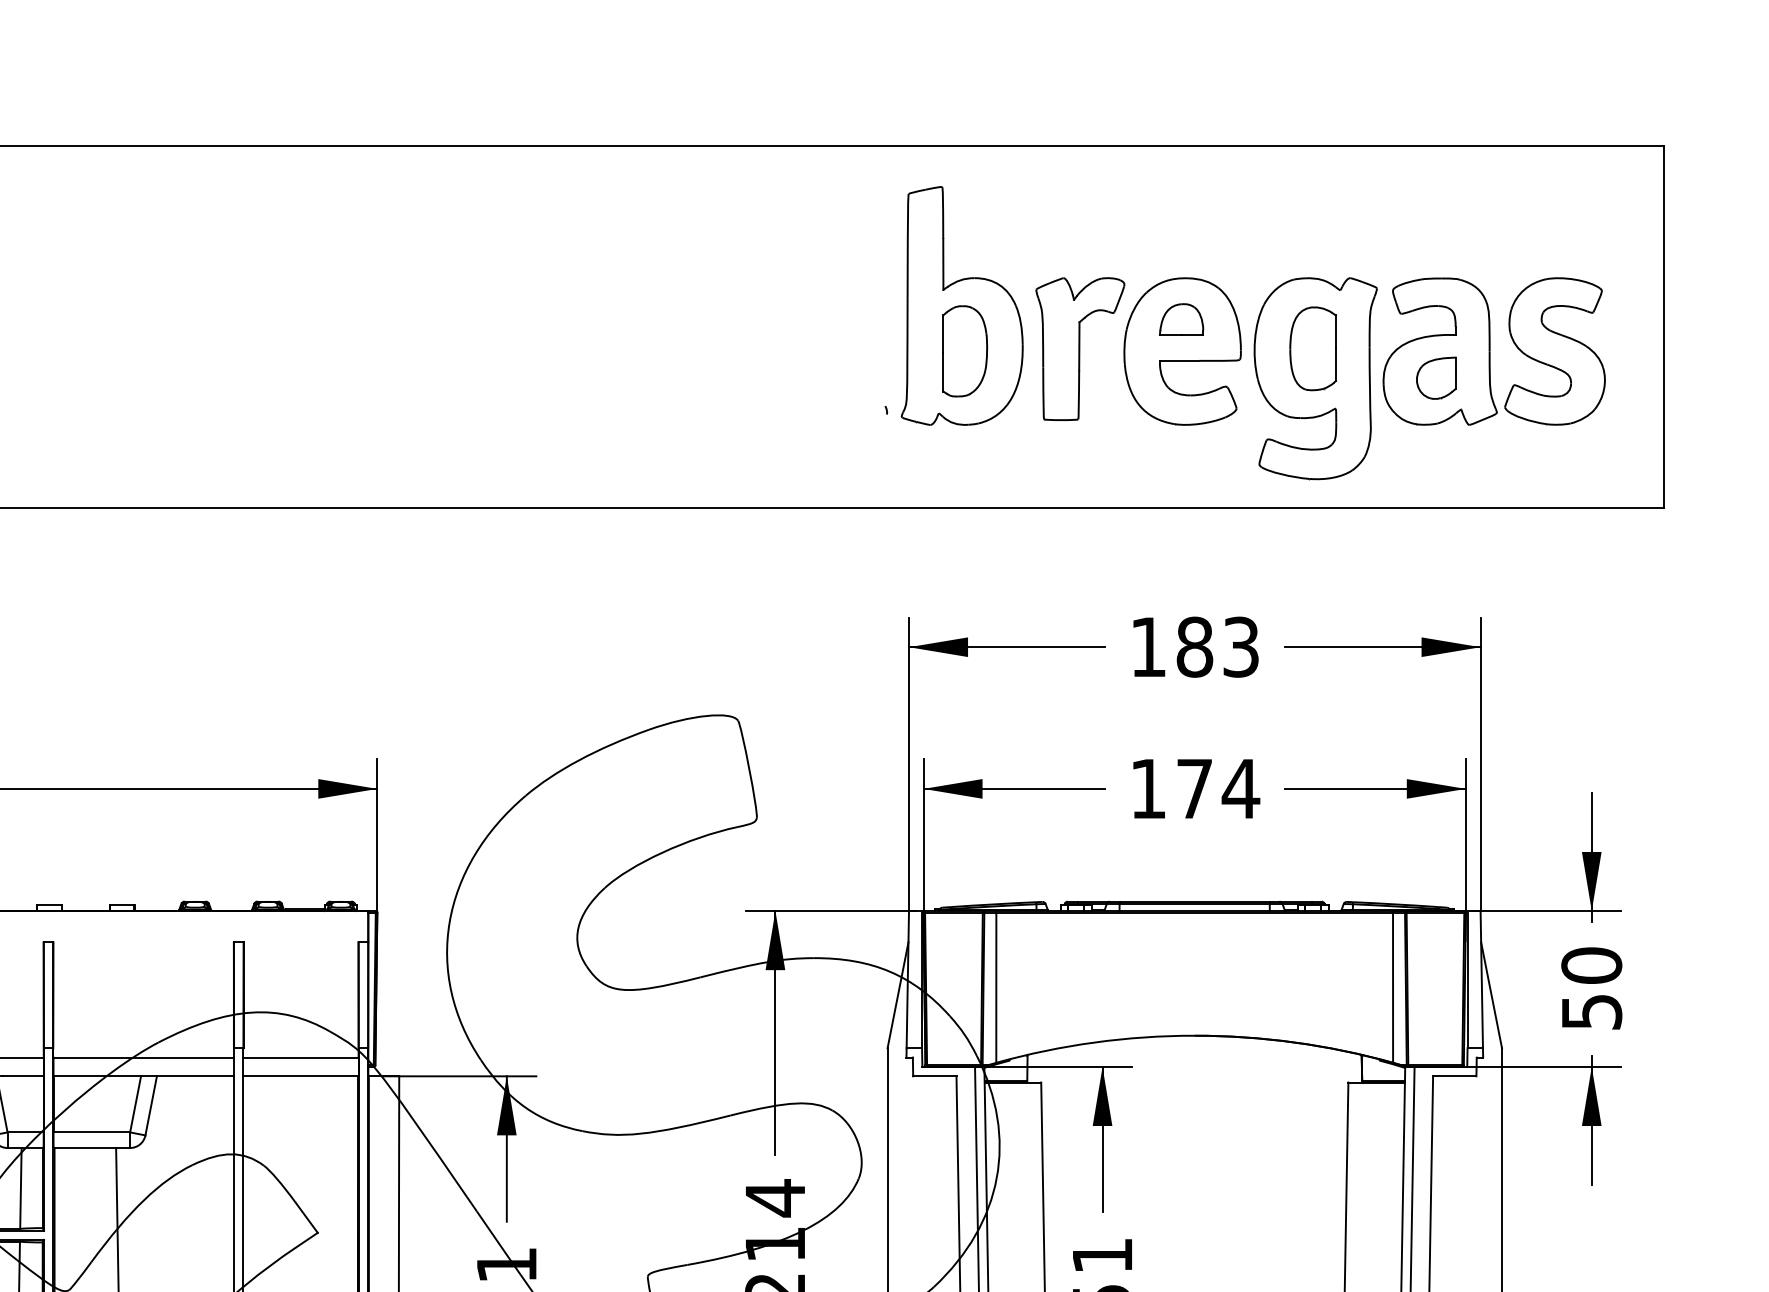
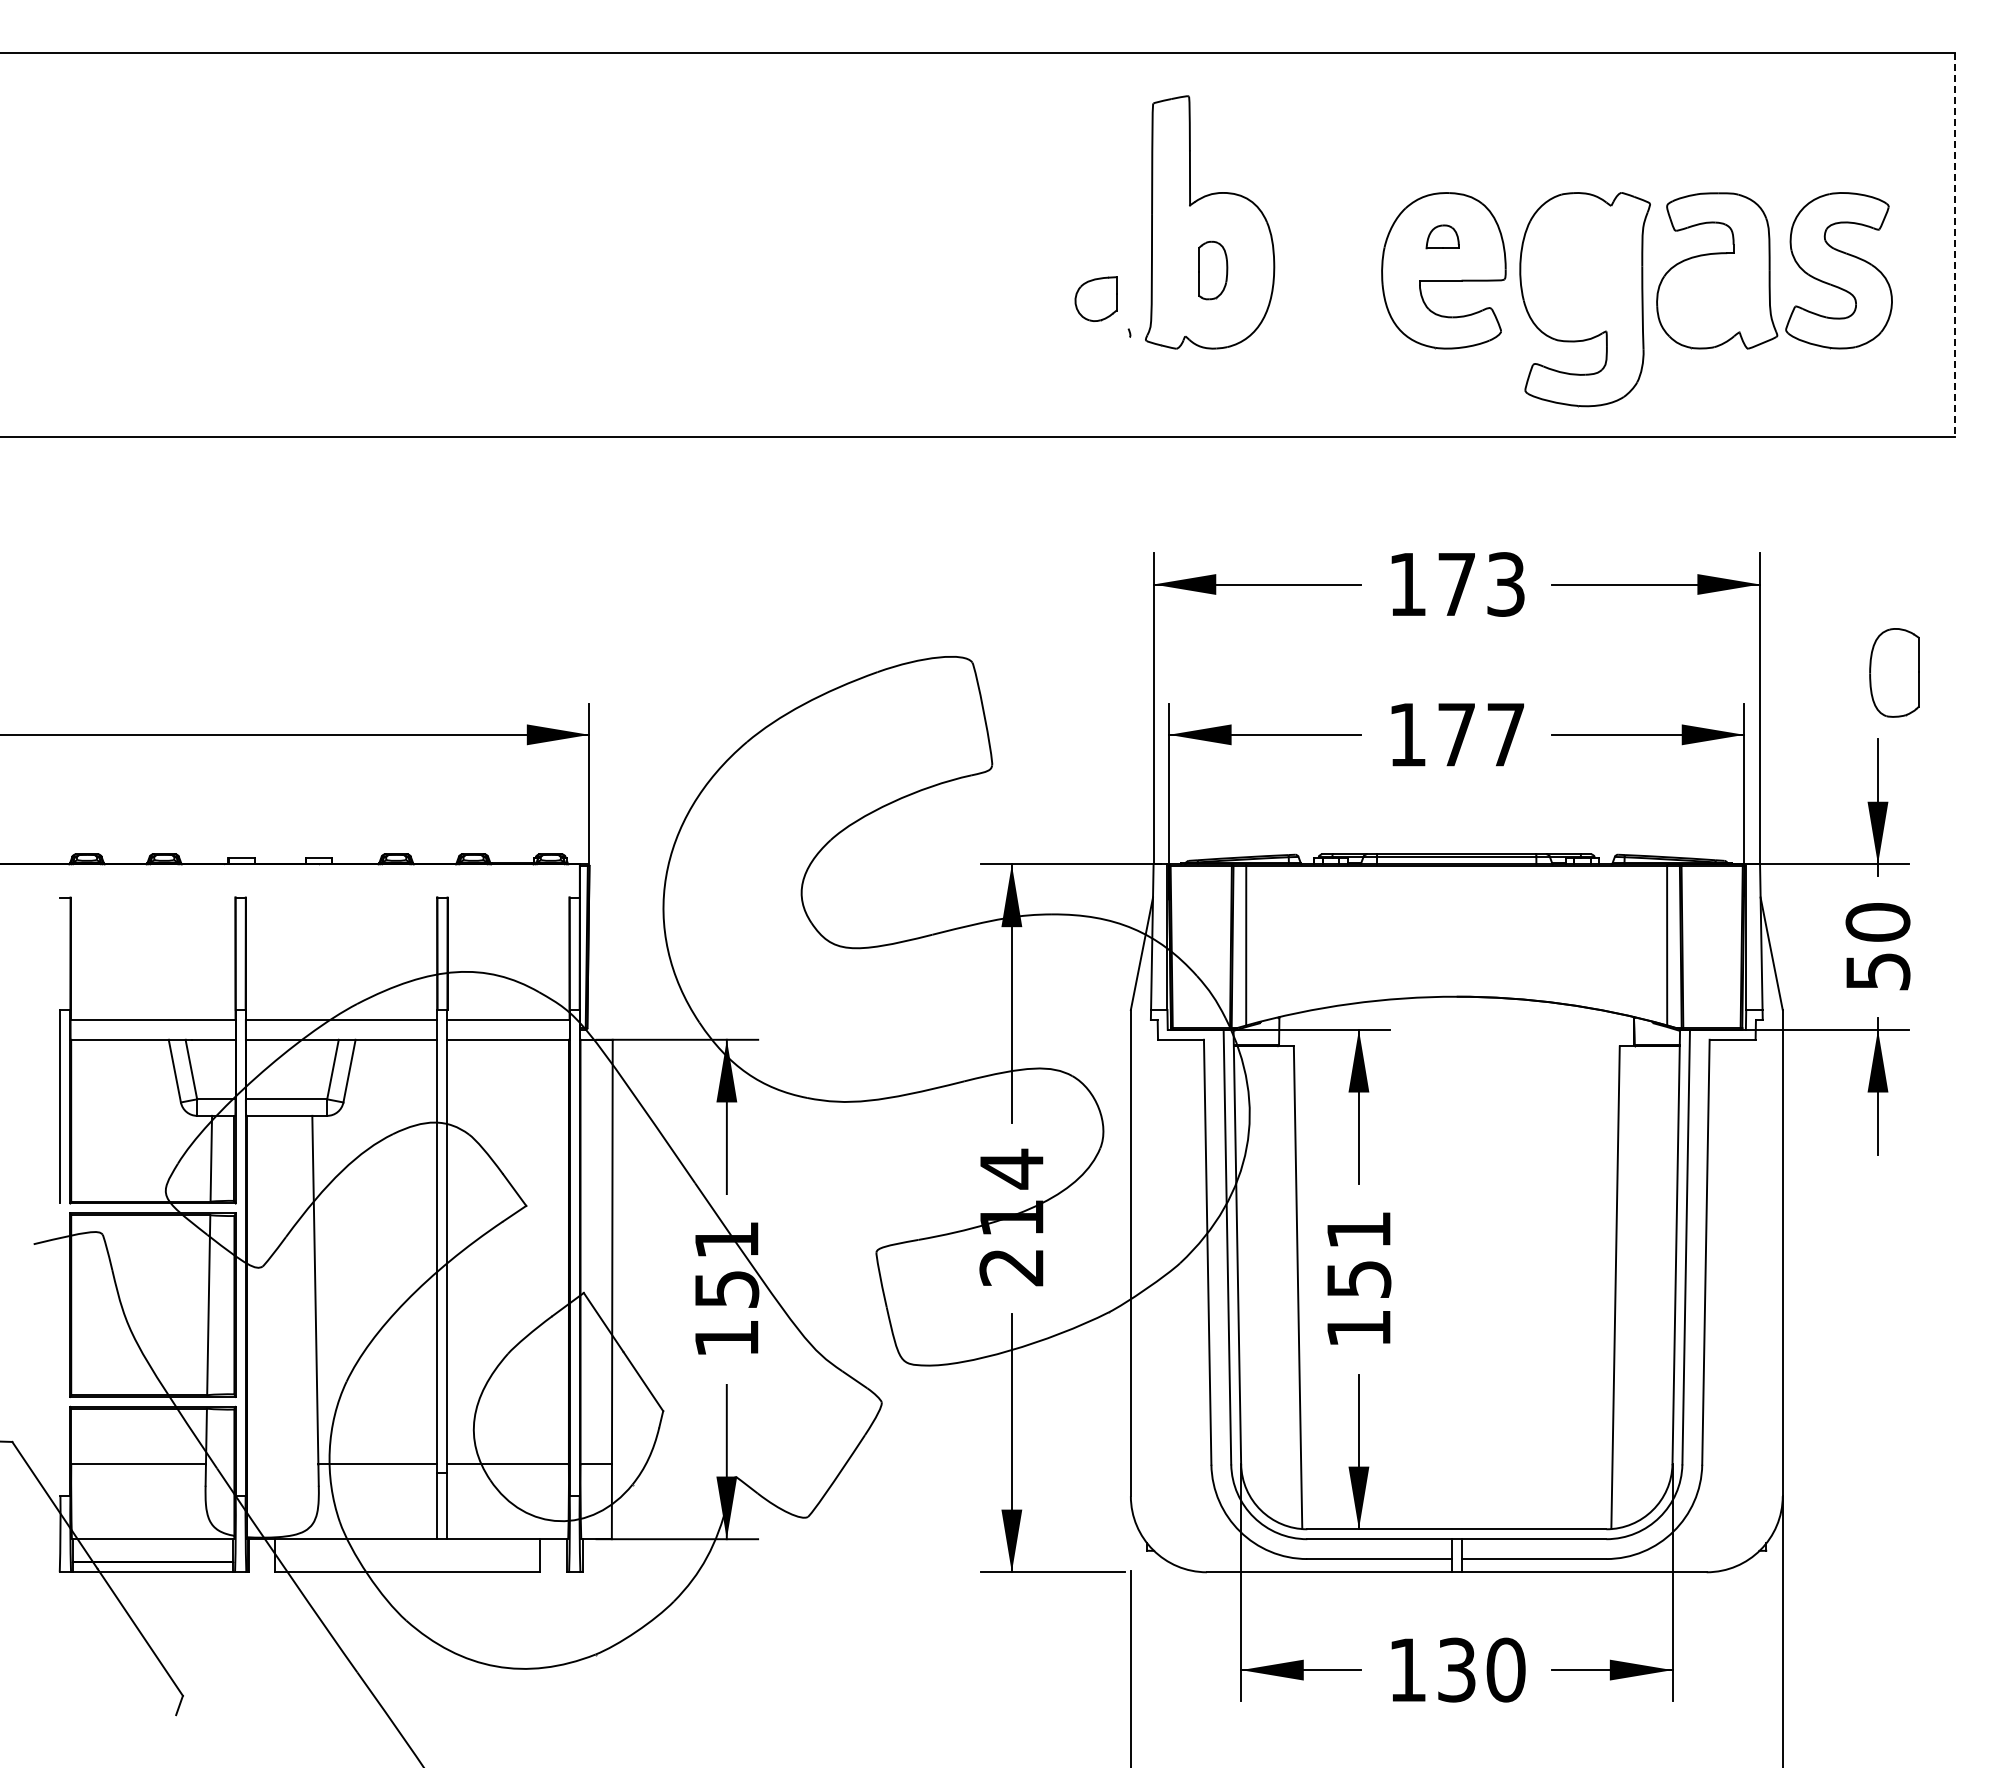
part: (1181, 319) -> (1442, 236), size x0.7
line: (1663, 326) -> (1954, 244), solid -> dashed
part: (1313, 348) -> (1894, 672), moved
part: (1079, 349) -> (1334, 268), removed
part: (965, 351) -> (1213, 270), size x0.6
part: (1435, 377) -> (1095, 298), moved
text: (1194, 647) -> (1456, 584), 183 -> 173
text: (1240, 788) -> (1505, 734), 174 -> 177

